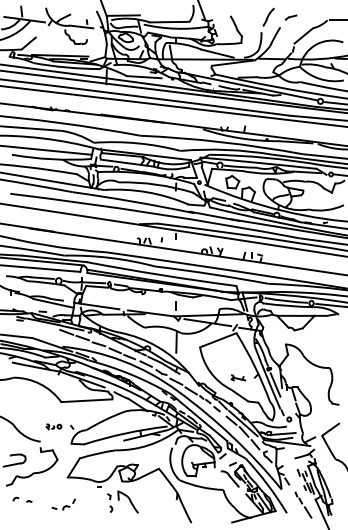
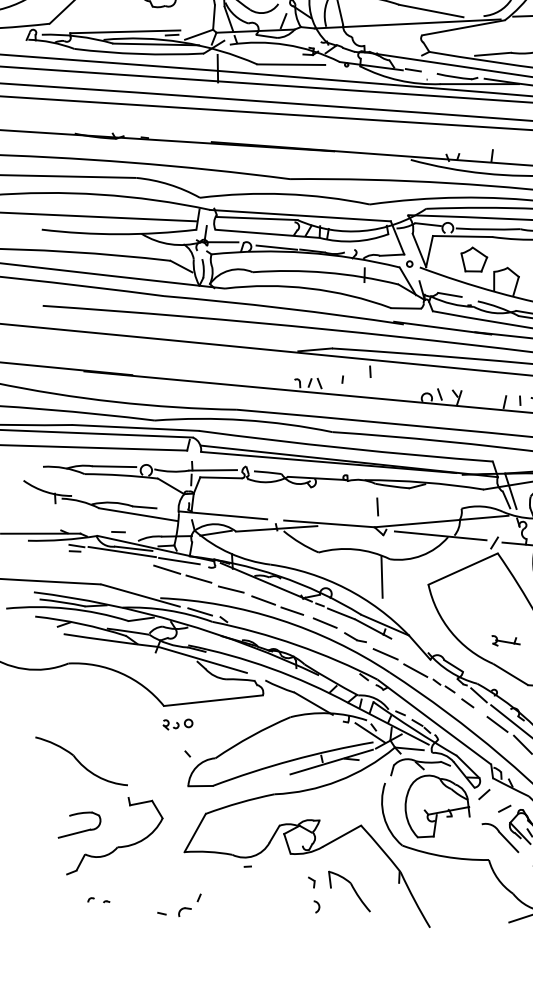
part: (53, 426) -> (176, 723), moved
part: (22, 499) -> (98, 899), size x0.6
part: (122, 501) -> (338, 890), moved

